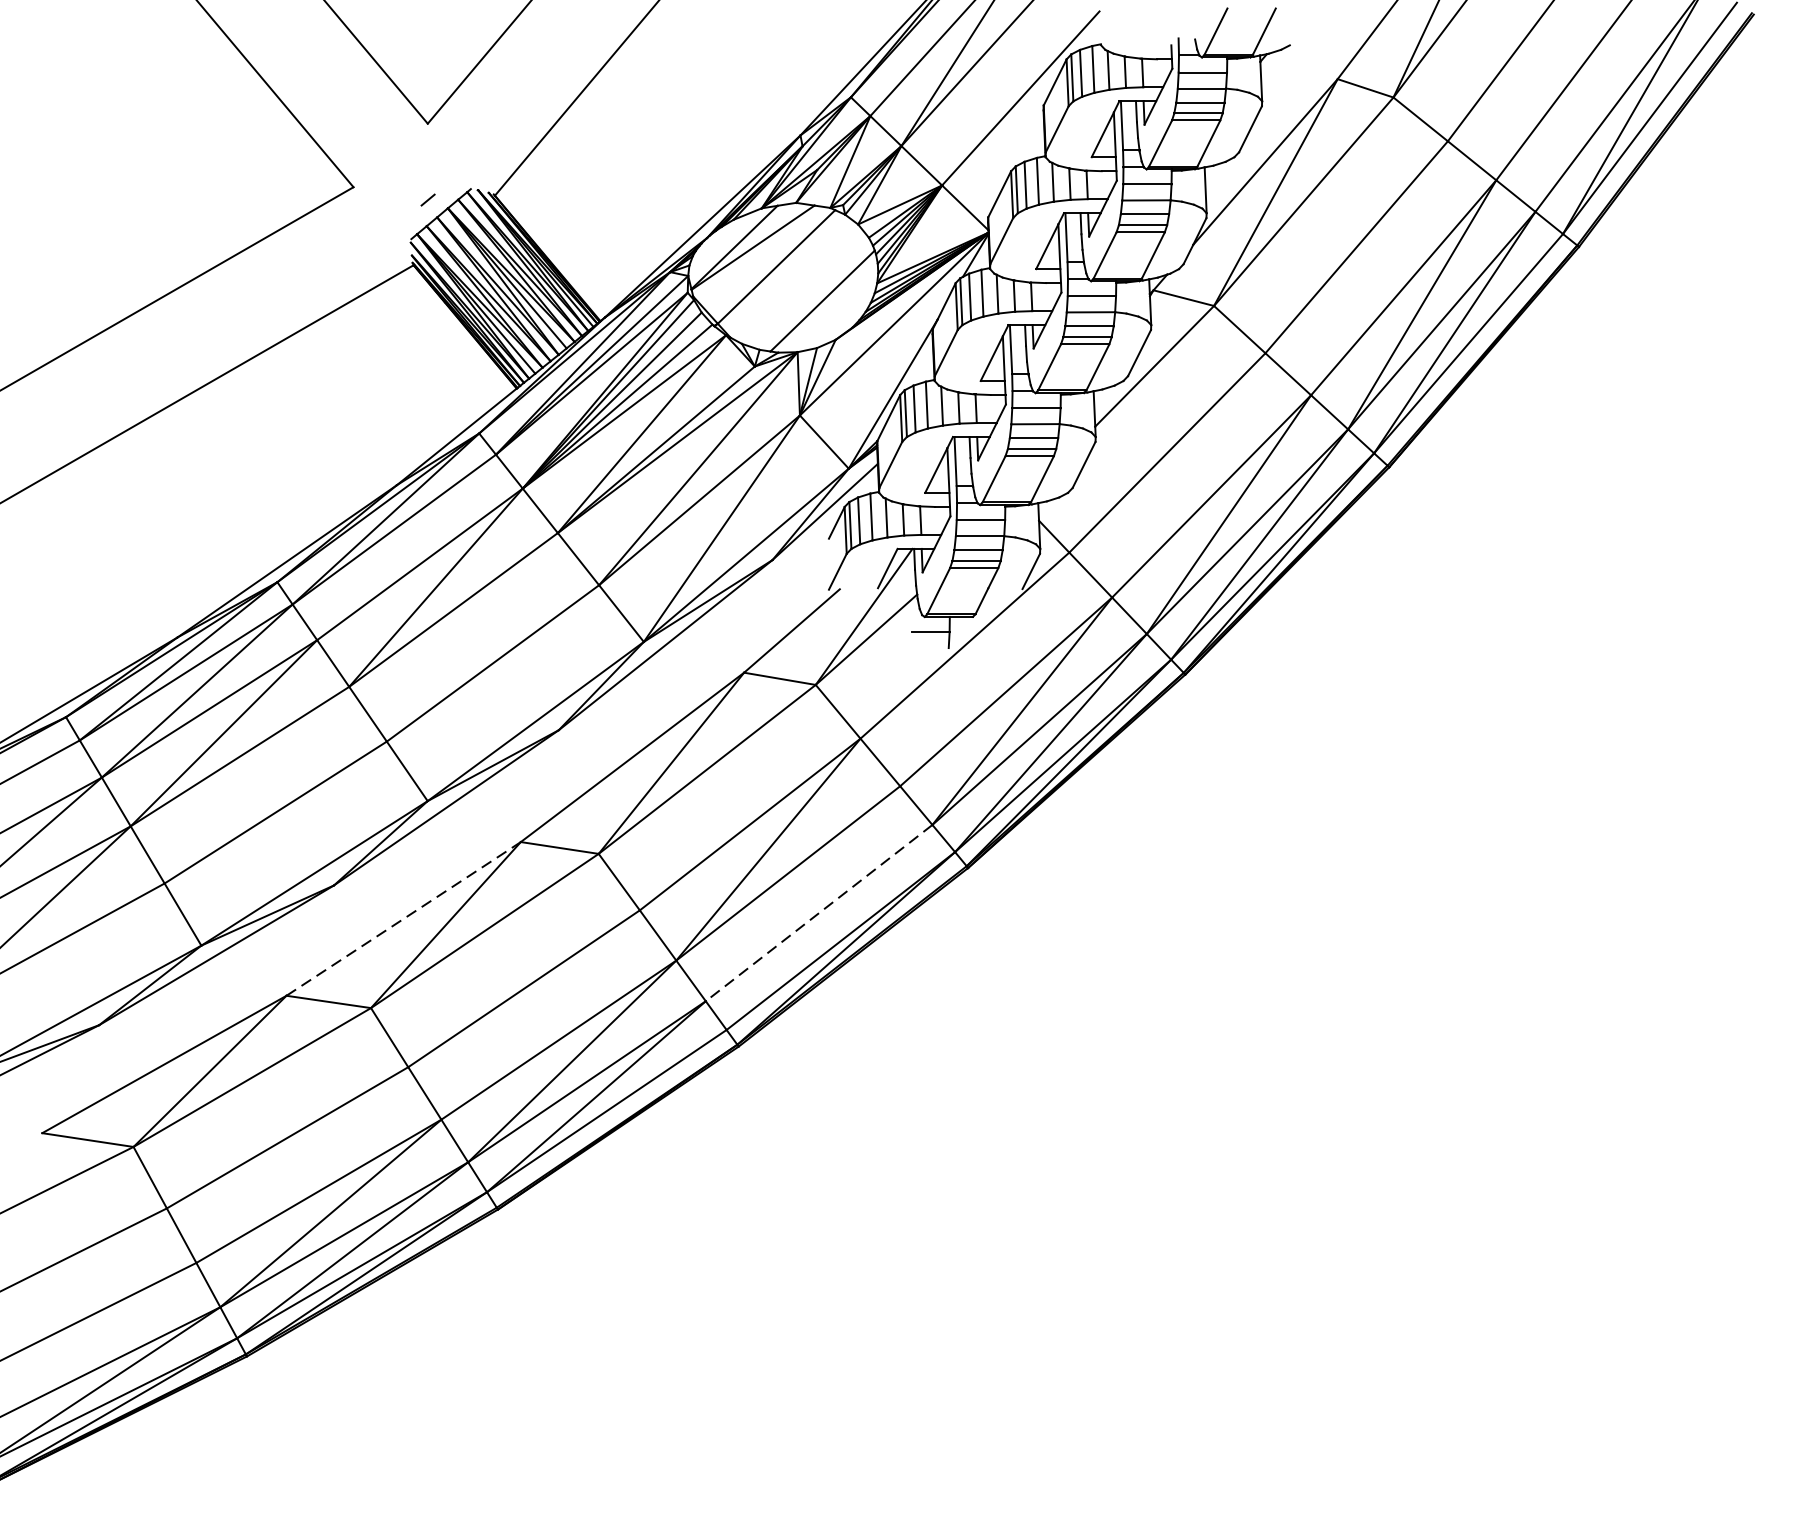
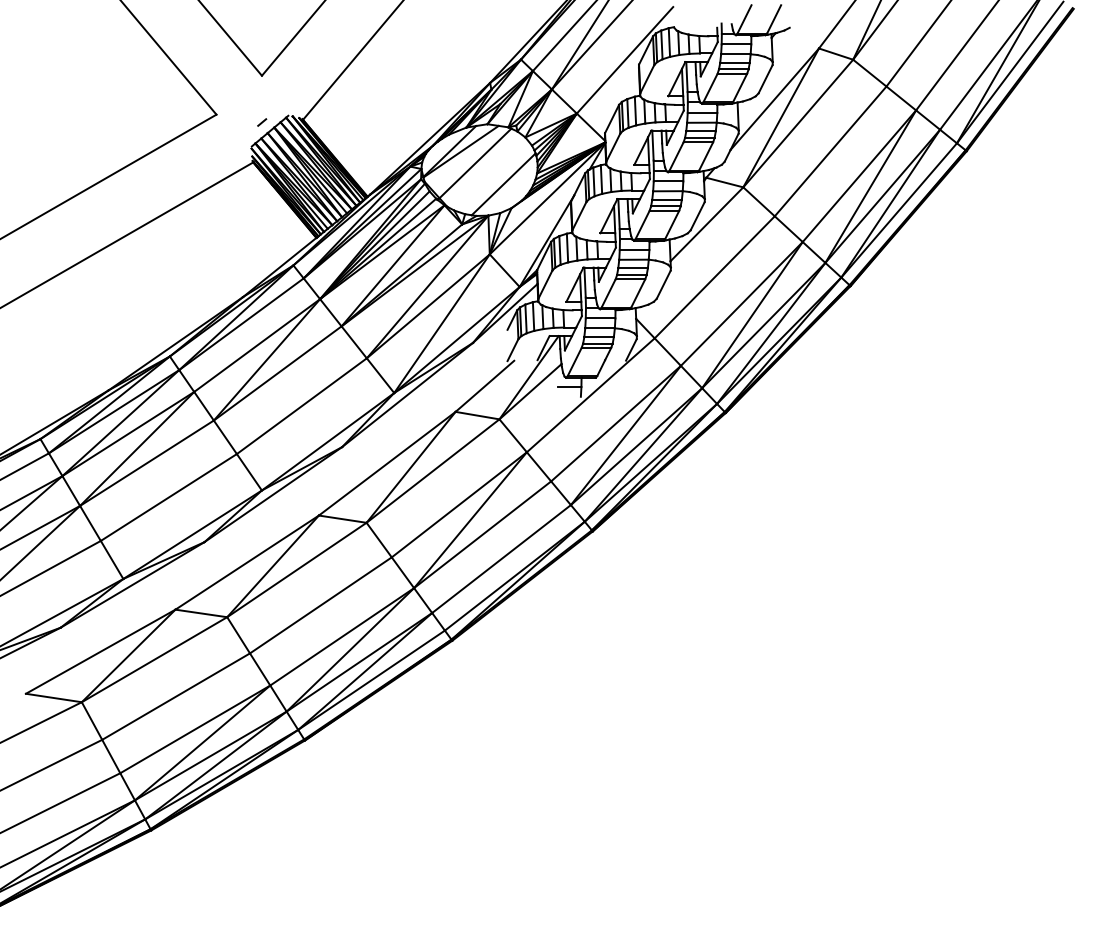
line: (819, 913) -> (501, 559), dashed -> solid
line: (404, 918) -> (247, 562), dashed -> solid

